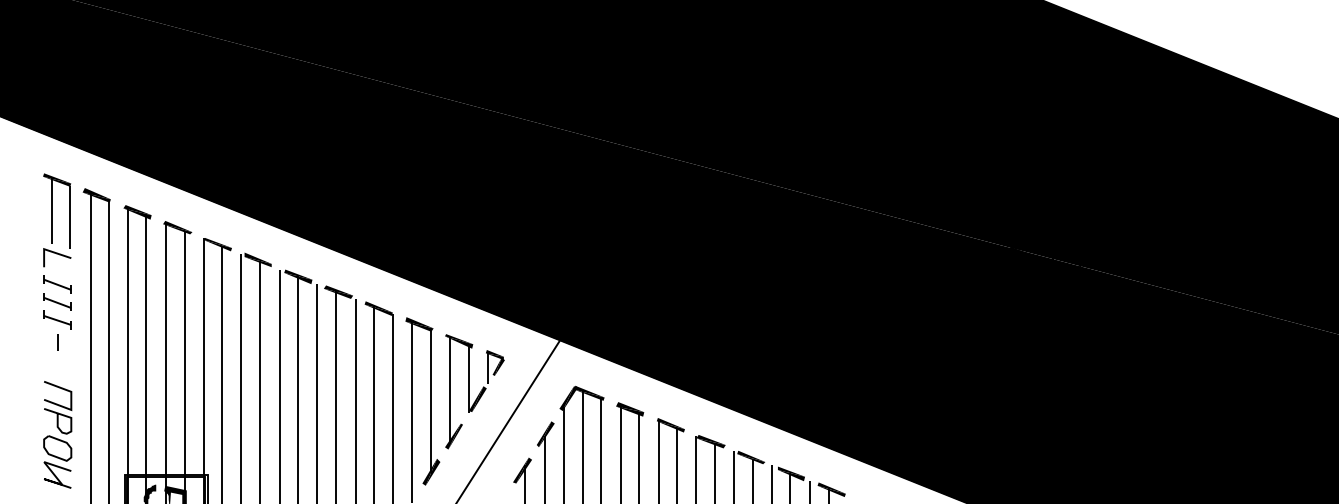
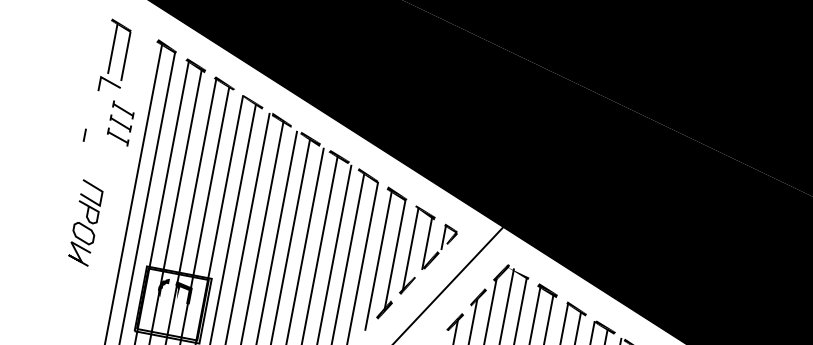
part: (57, 220) -> (115, 56), moved
line: (57, 342) -> (84, 135), moved
fill: (589, 391) -> (518, 270), removed
part: (57, 434) -> (85, 222), moved

